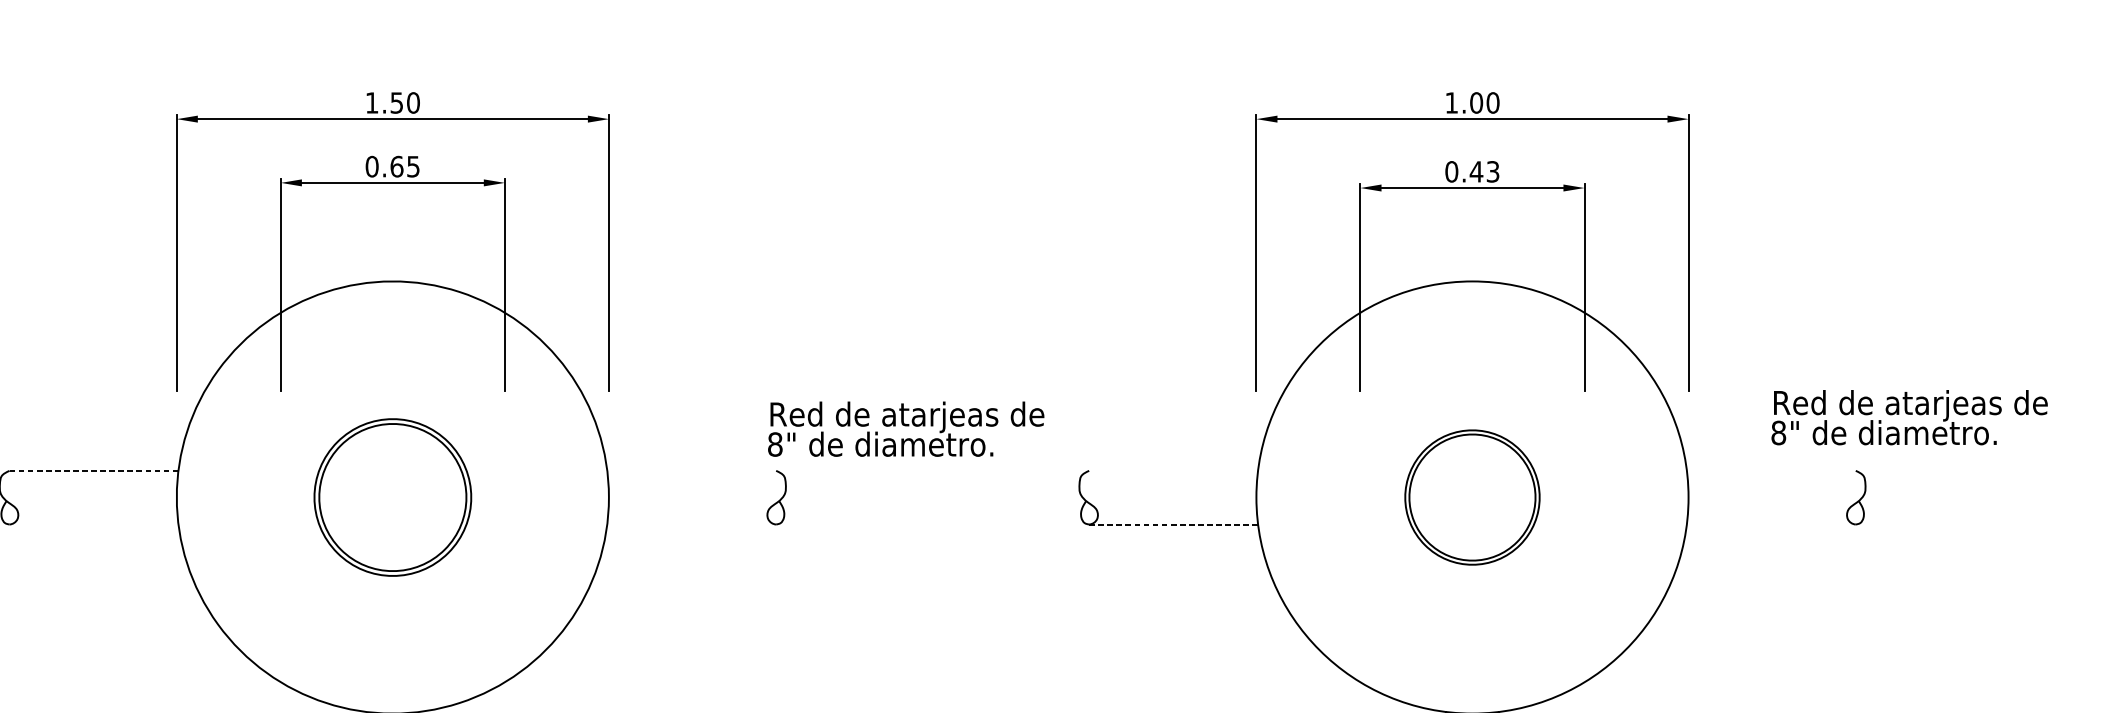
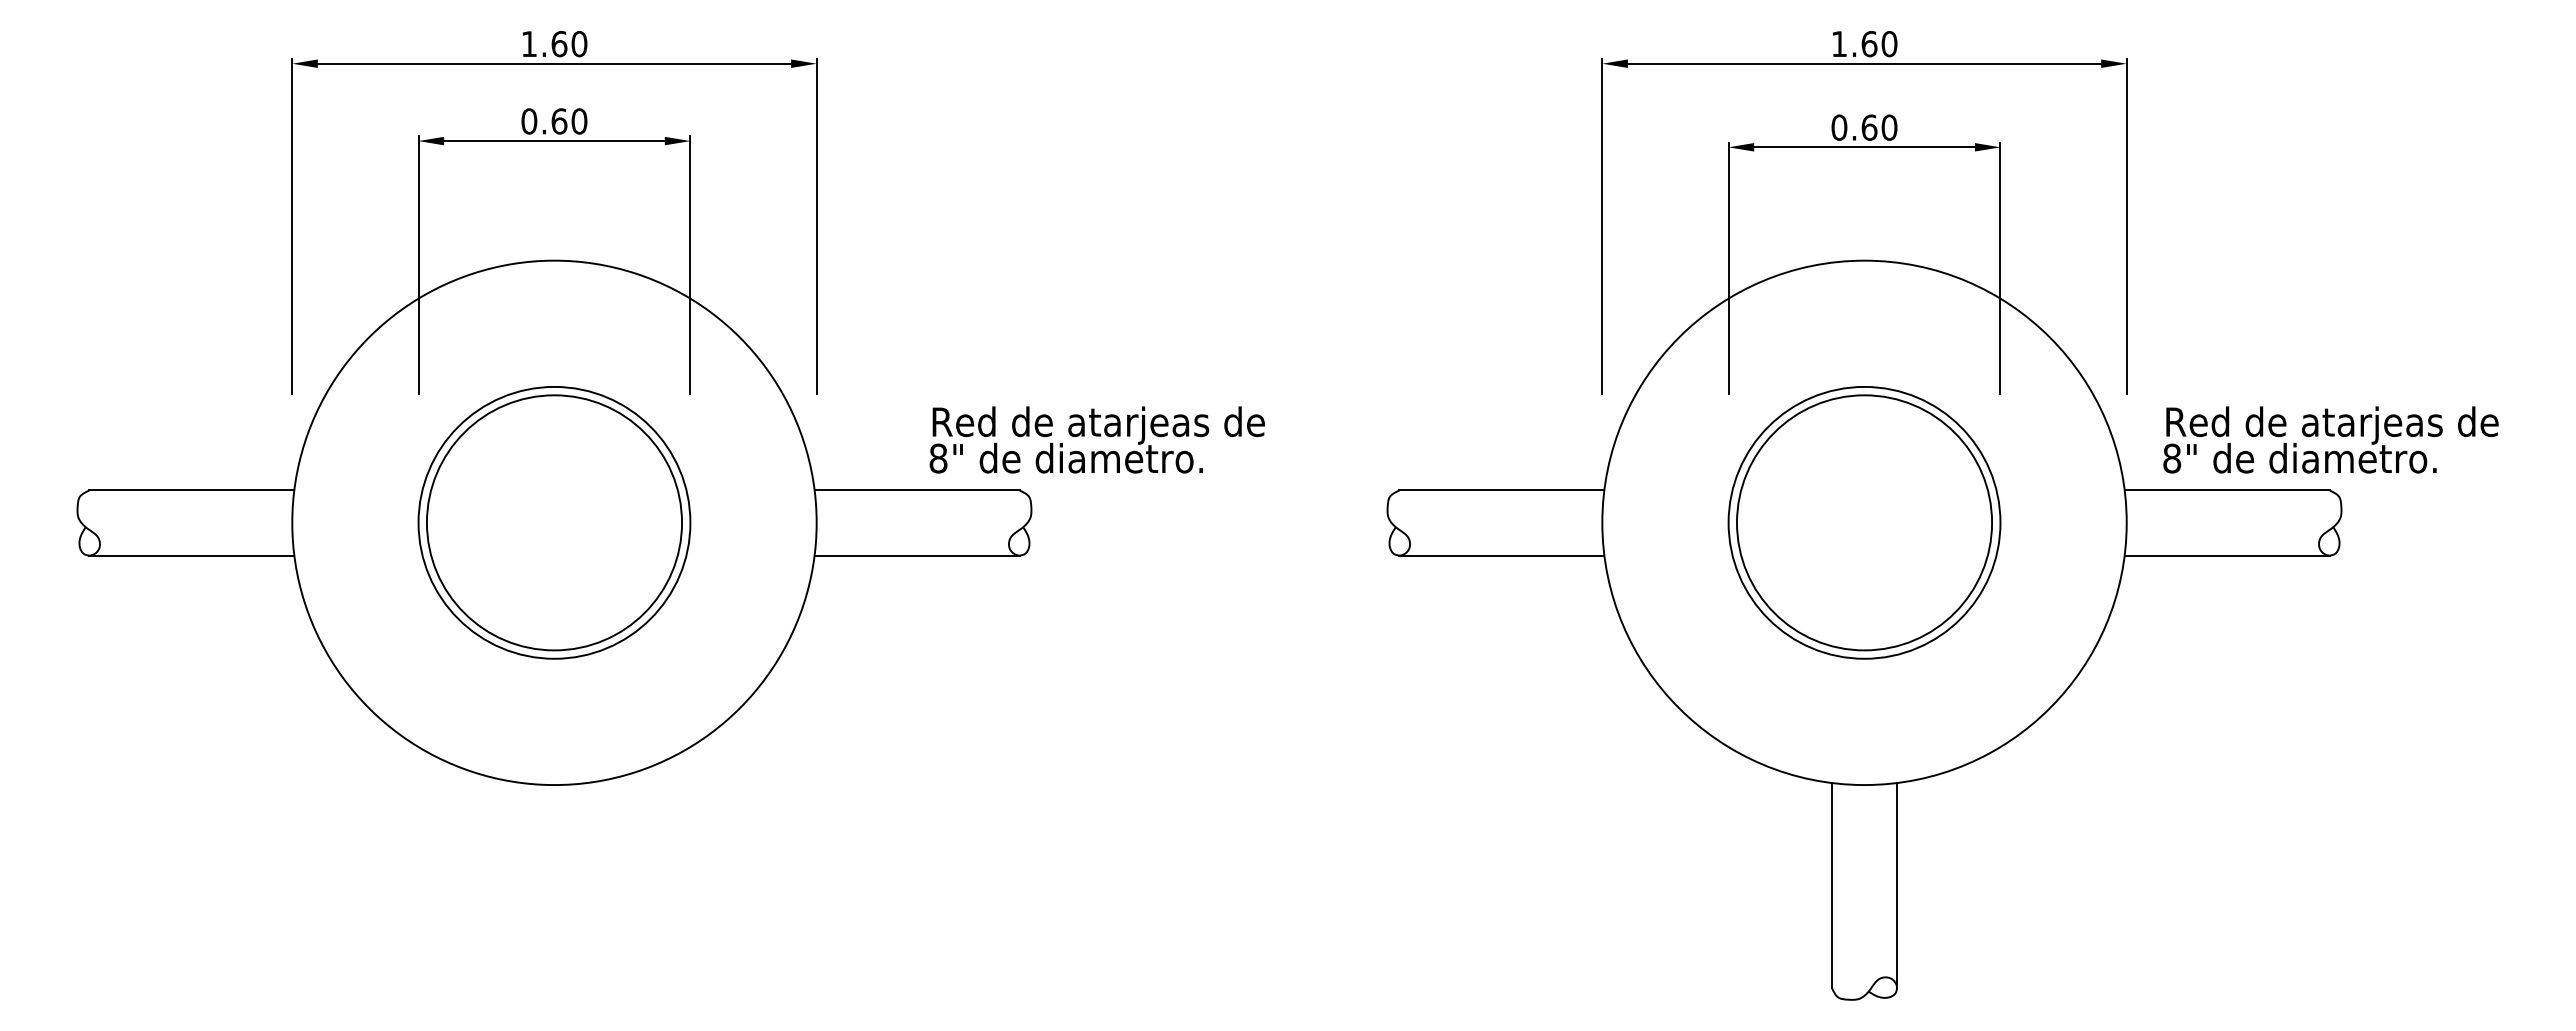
text: (397, 103) -> (559, 44), 1.50 -> 1.60
text: (1476, 103) -> (1869, 44), 1.00 -> 1.60
text: (413, 166) -> (579, 121), 0.65 -> 0.60
text: (1484, 171) -> (1879, 127), 0.43 -> 0.60
text: (1909, 417) -> (2330, 439), moved
text: (905, 428) -> (1096, 439), moved
line: (94, 470) -> (192, 490), dashed -> solid
line: (691, 470) -> (916, 490), added
line: (1173, 470) -> (1501, 490), added
line: (1770, 470) -> (2226, 490), added
part: (392, 497) -> (554, 522), size x1.43
part: (1472, 497) -> (1864, 522), size x1.67
line: (93, 524) -> (191, 555), added
line: (691, 524) -> (916, 555), added
line: (1174, 524) -> (1502, 555), dashed -> solid
line: (1770, 524) -> (2226, 555), added

